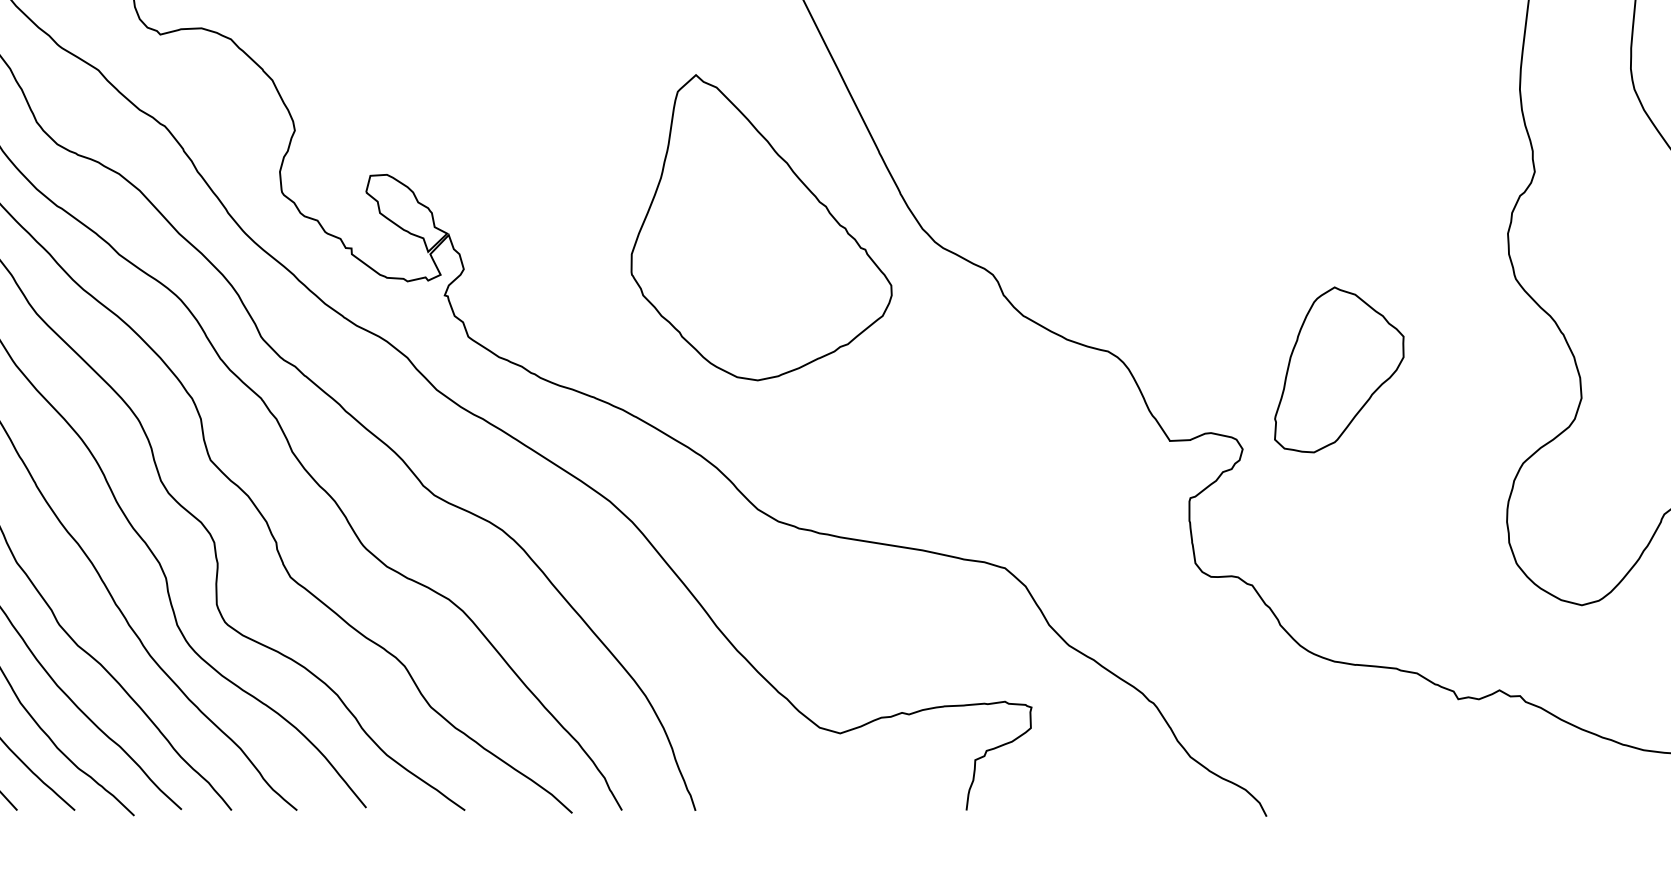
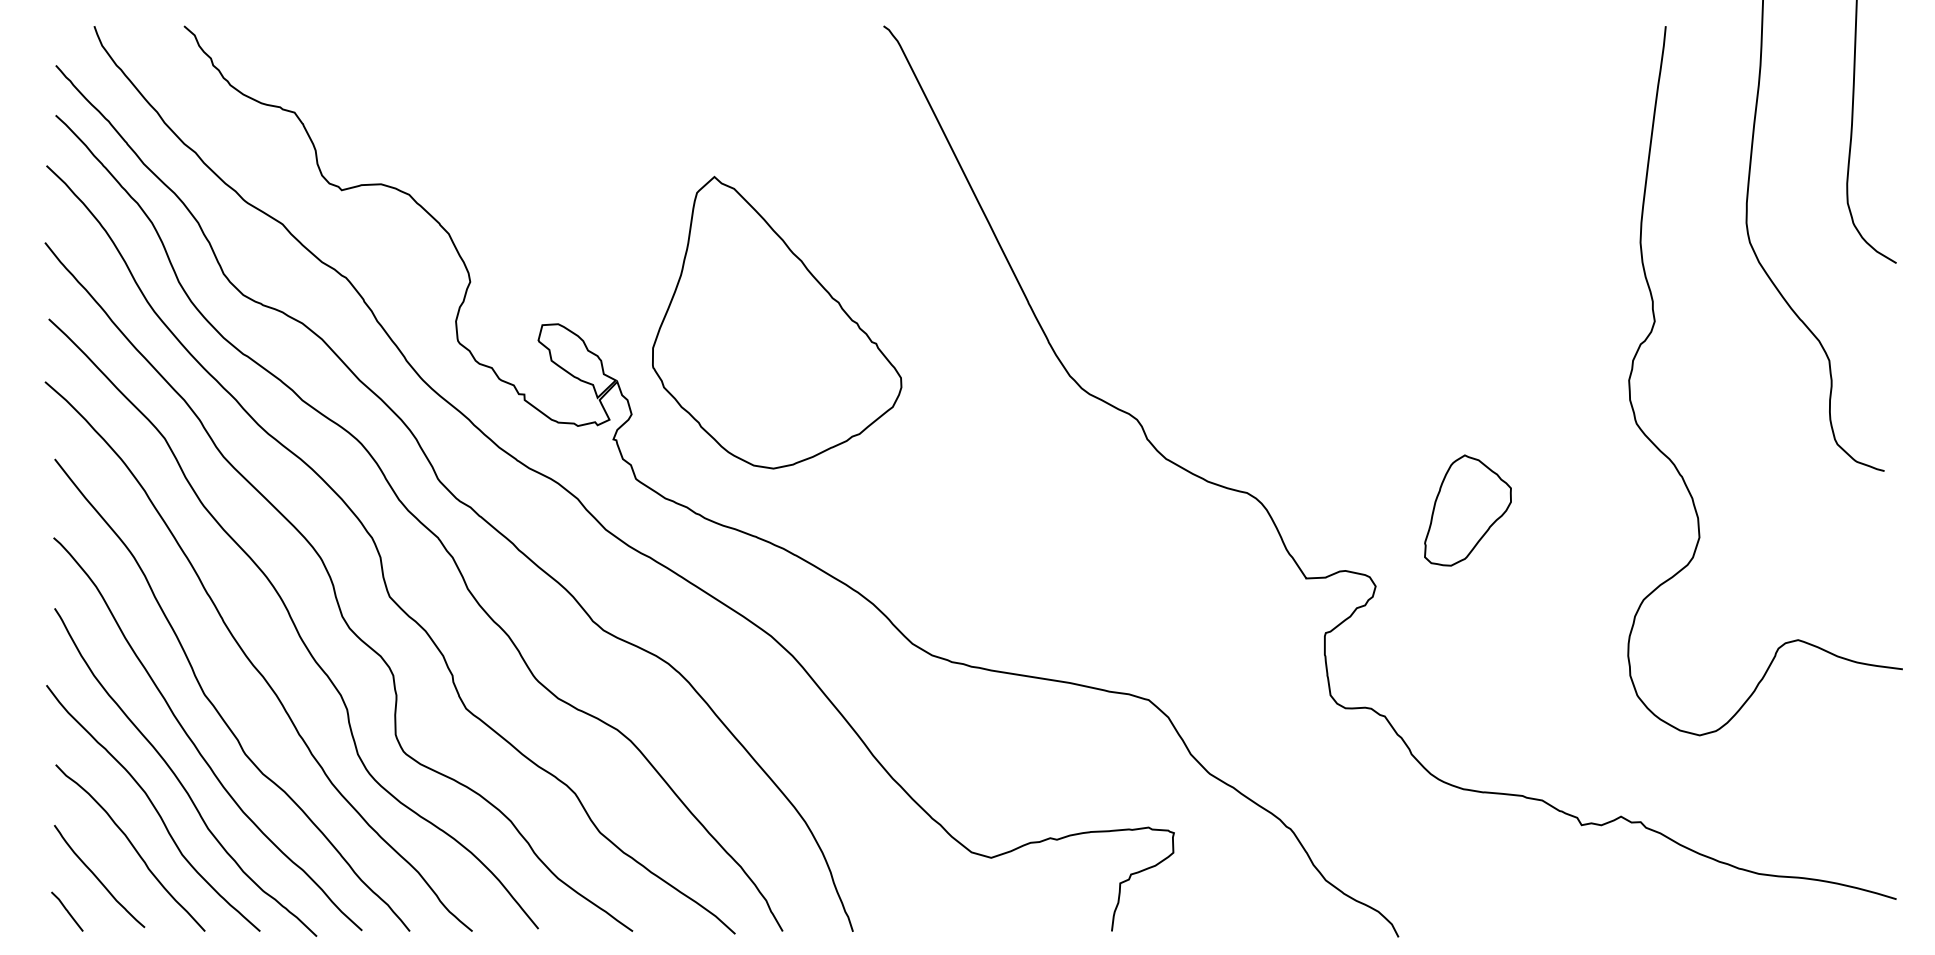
part: (762, 227) -> (777, 322), moved
part: (1338, 369) -> (1467, 510), size x0.7

